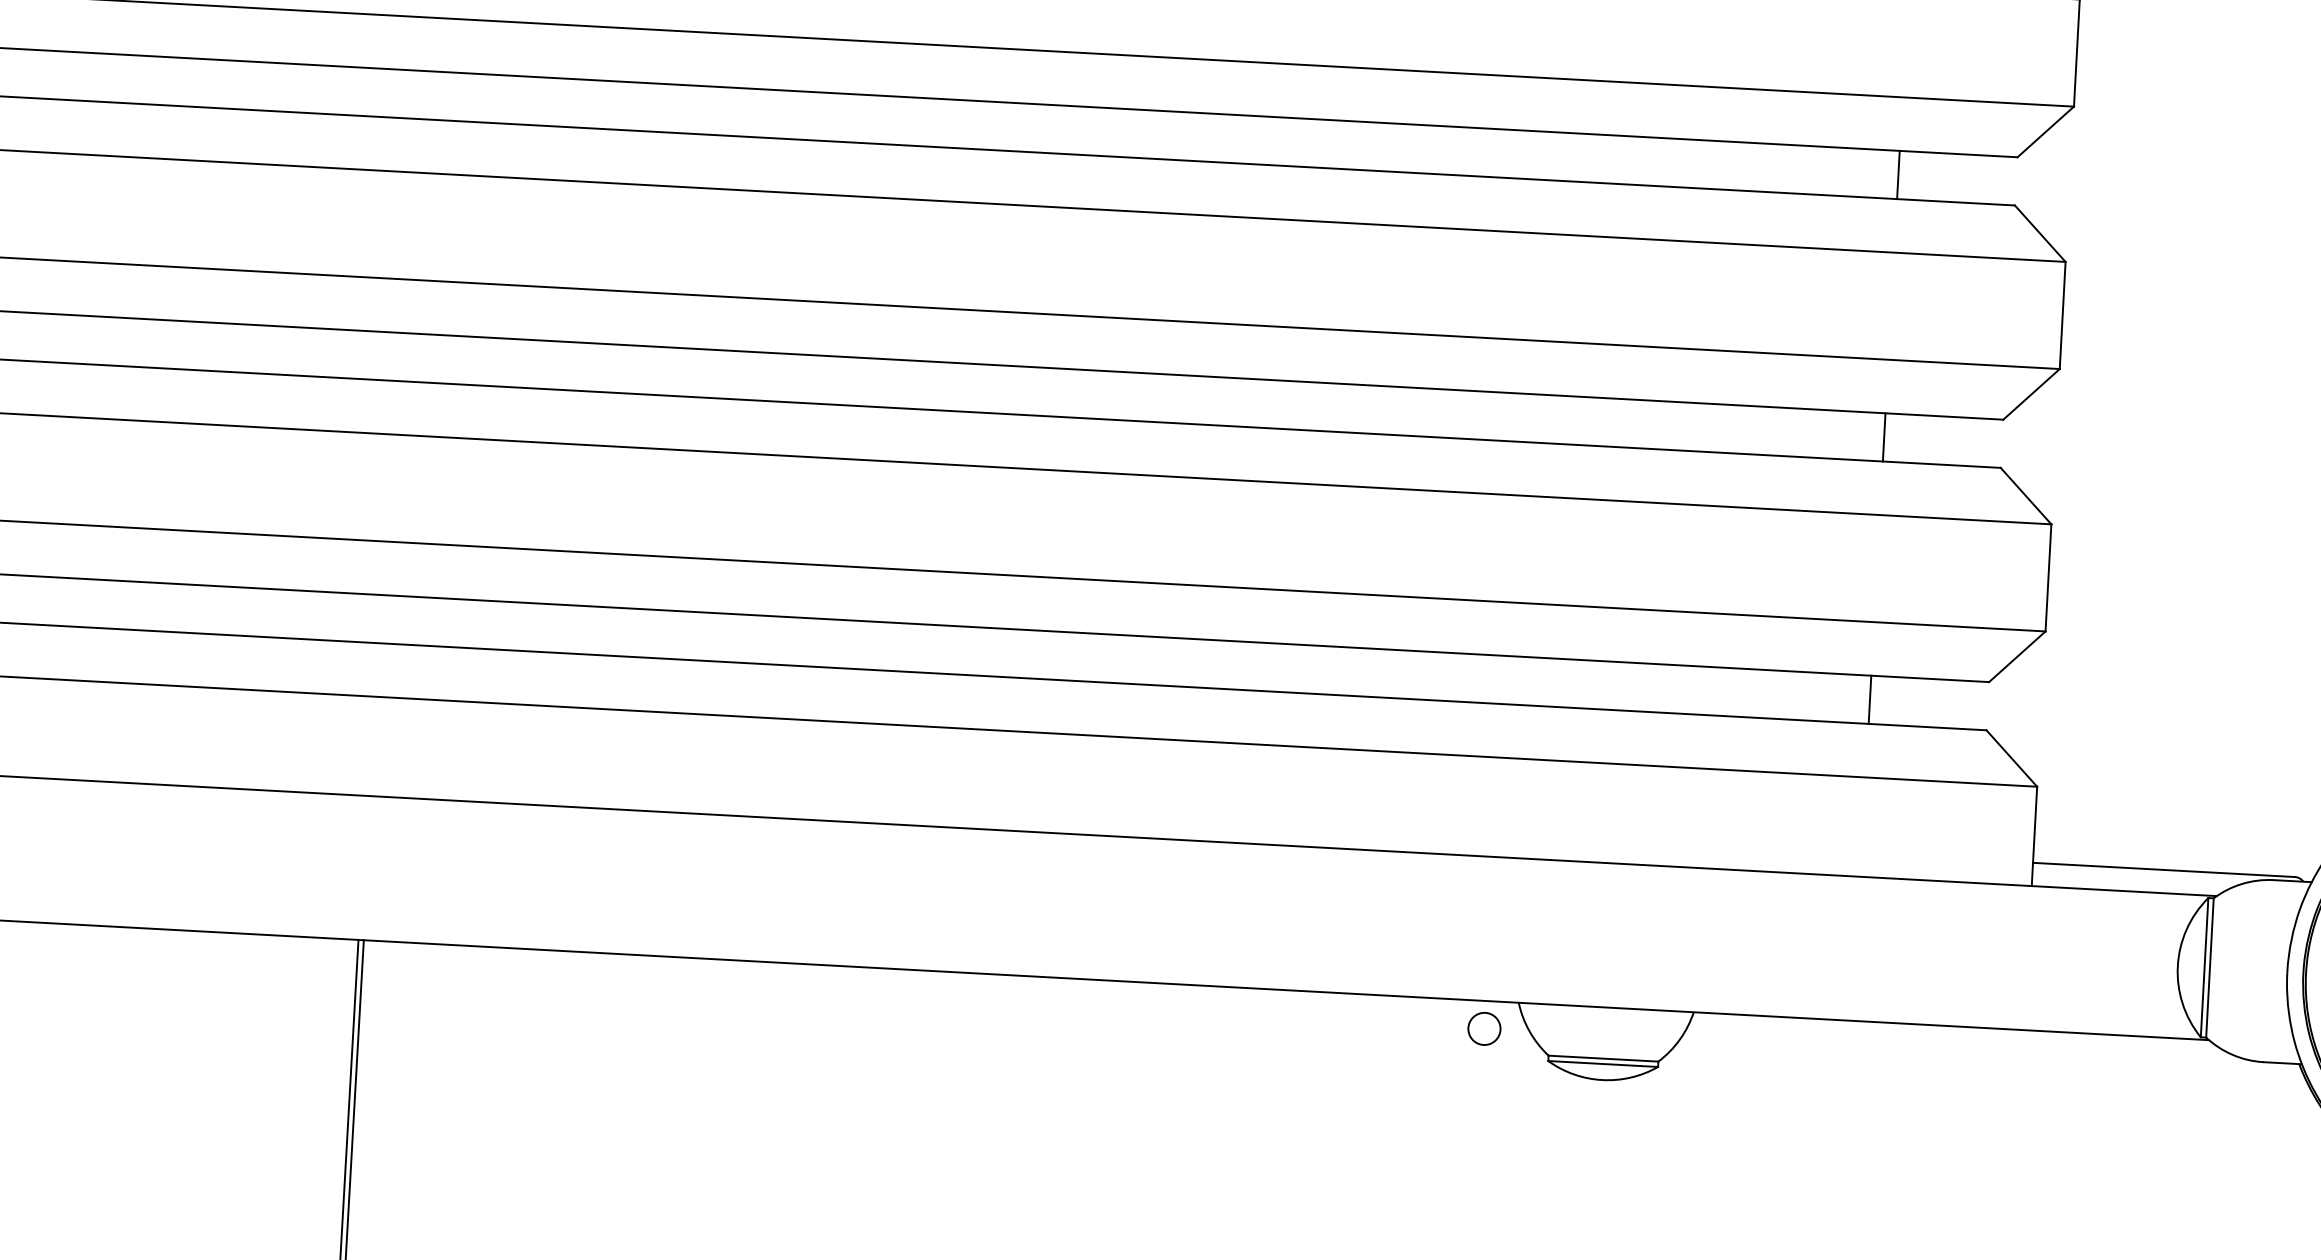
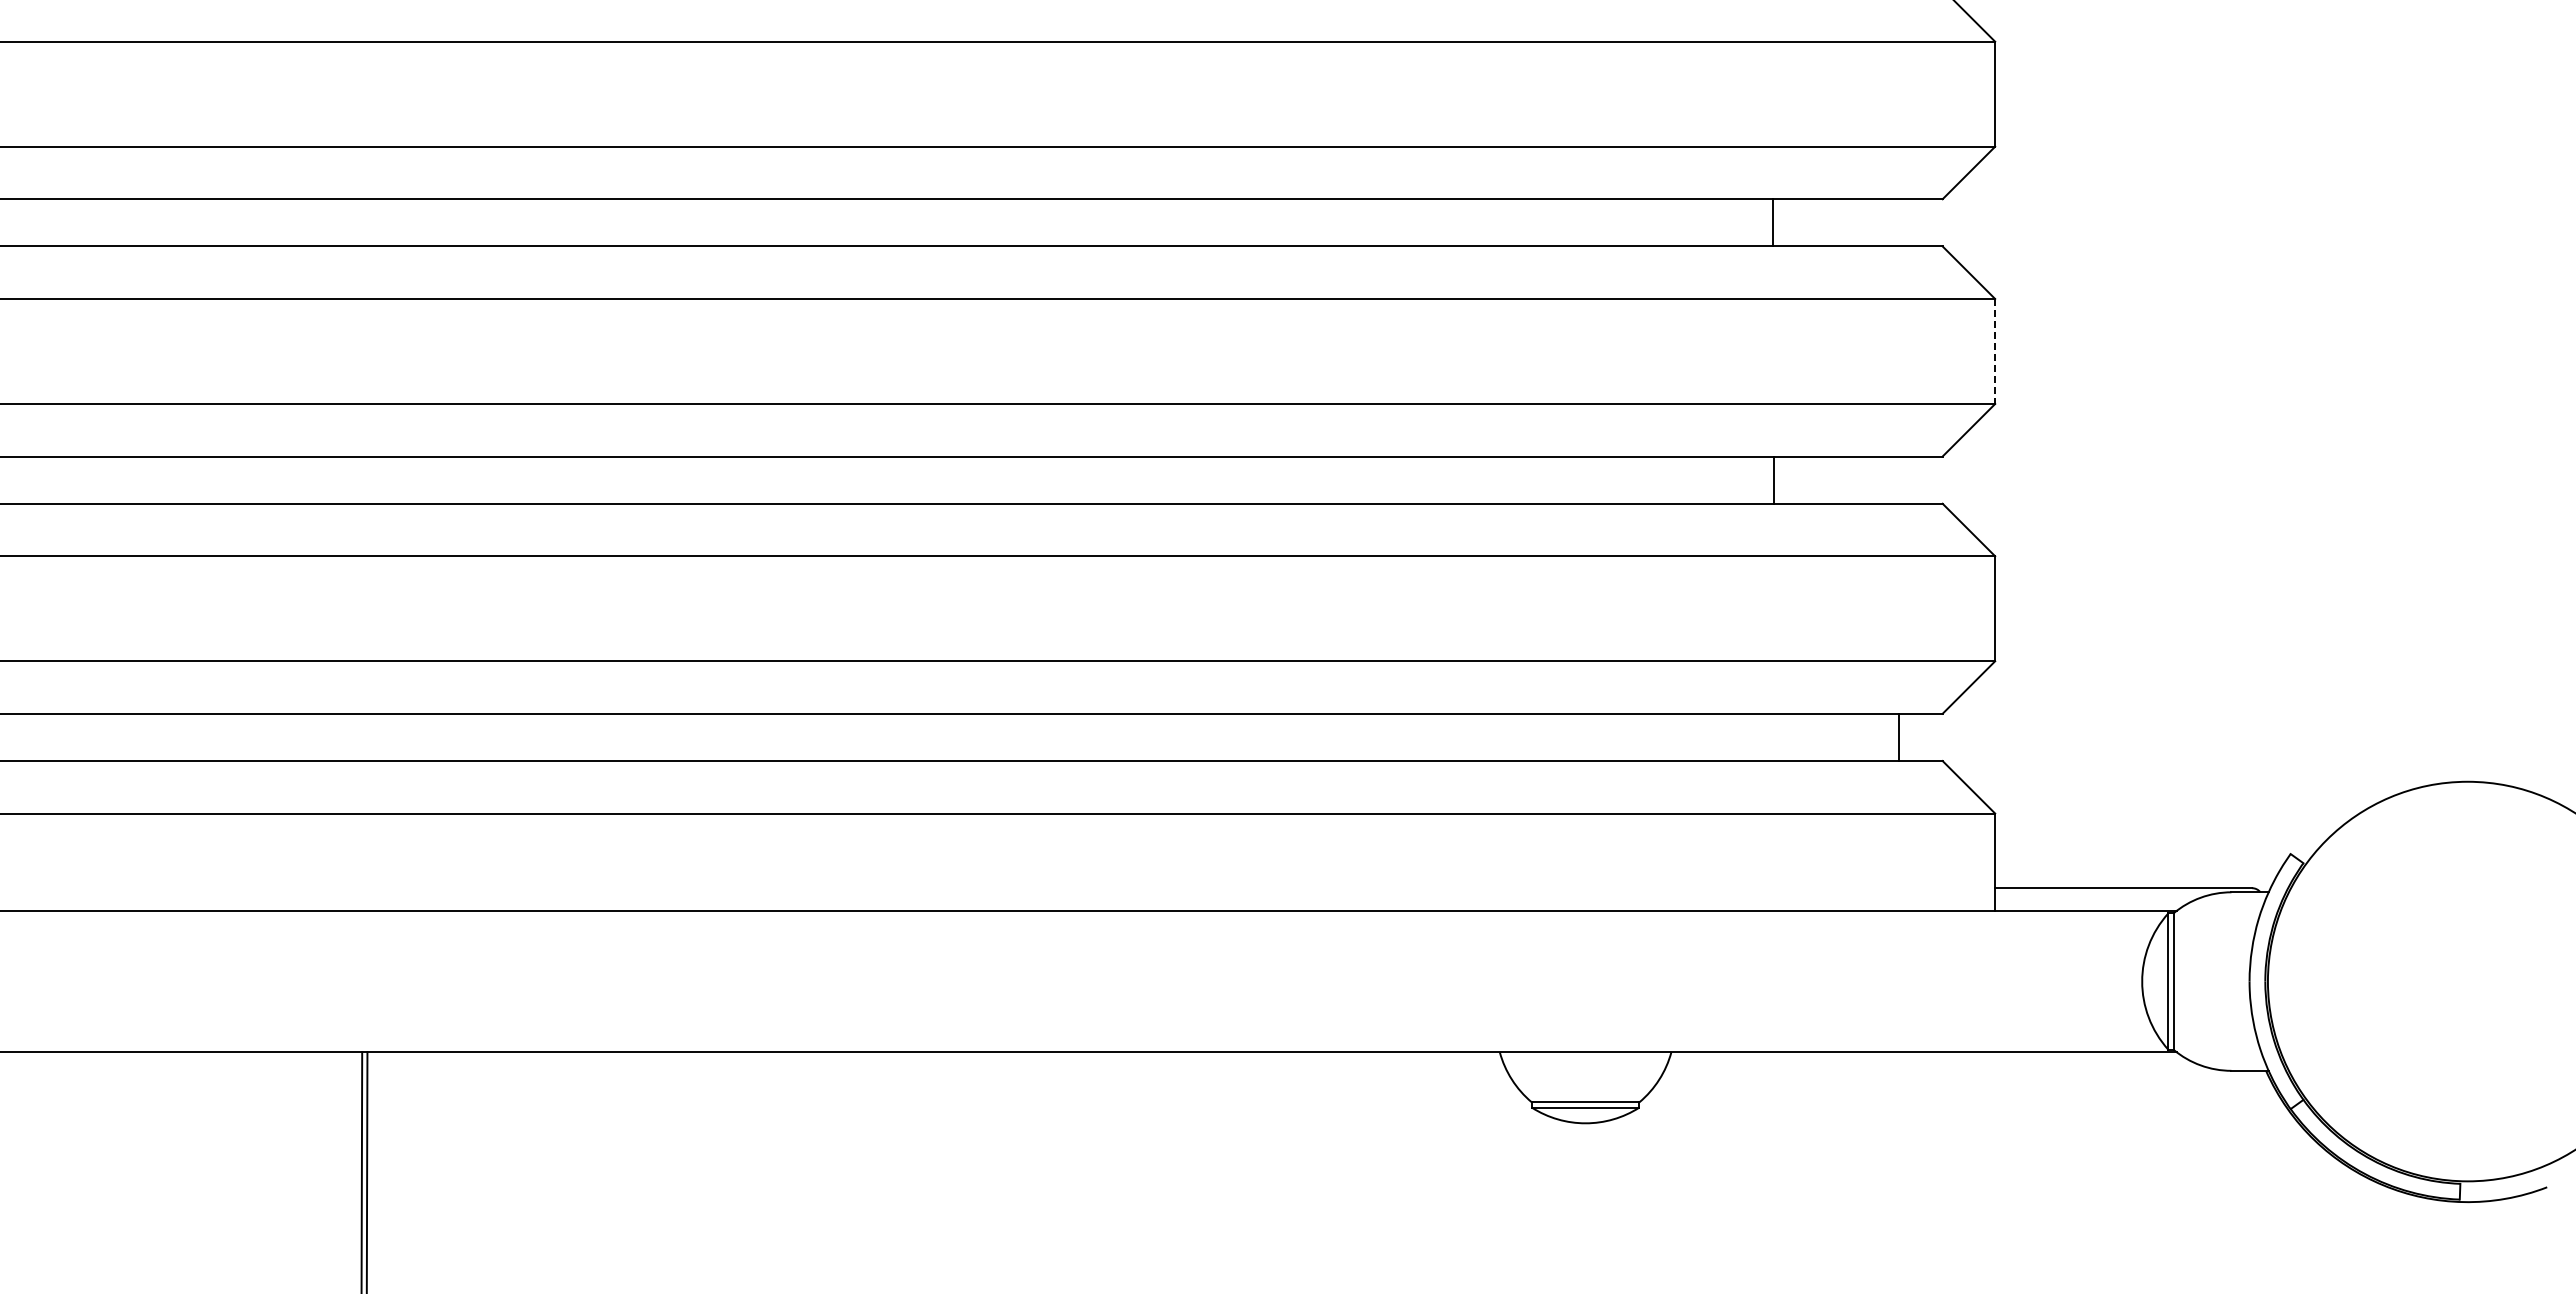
line: (1898, 174) -> (1773, 222), moved
line: (2063, 315) -> (1995, 351), solid -> dashed
line: (1884, 436) -> (1774, 479), moved
line: (1870, 699) -> (1899, 737), moved
circle: (1484, 1028) -> (1467, 1079), removed

